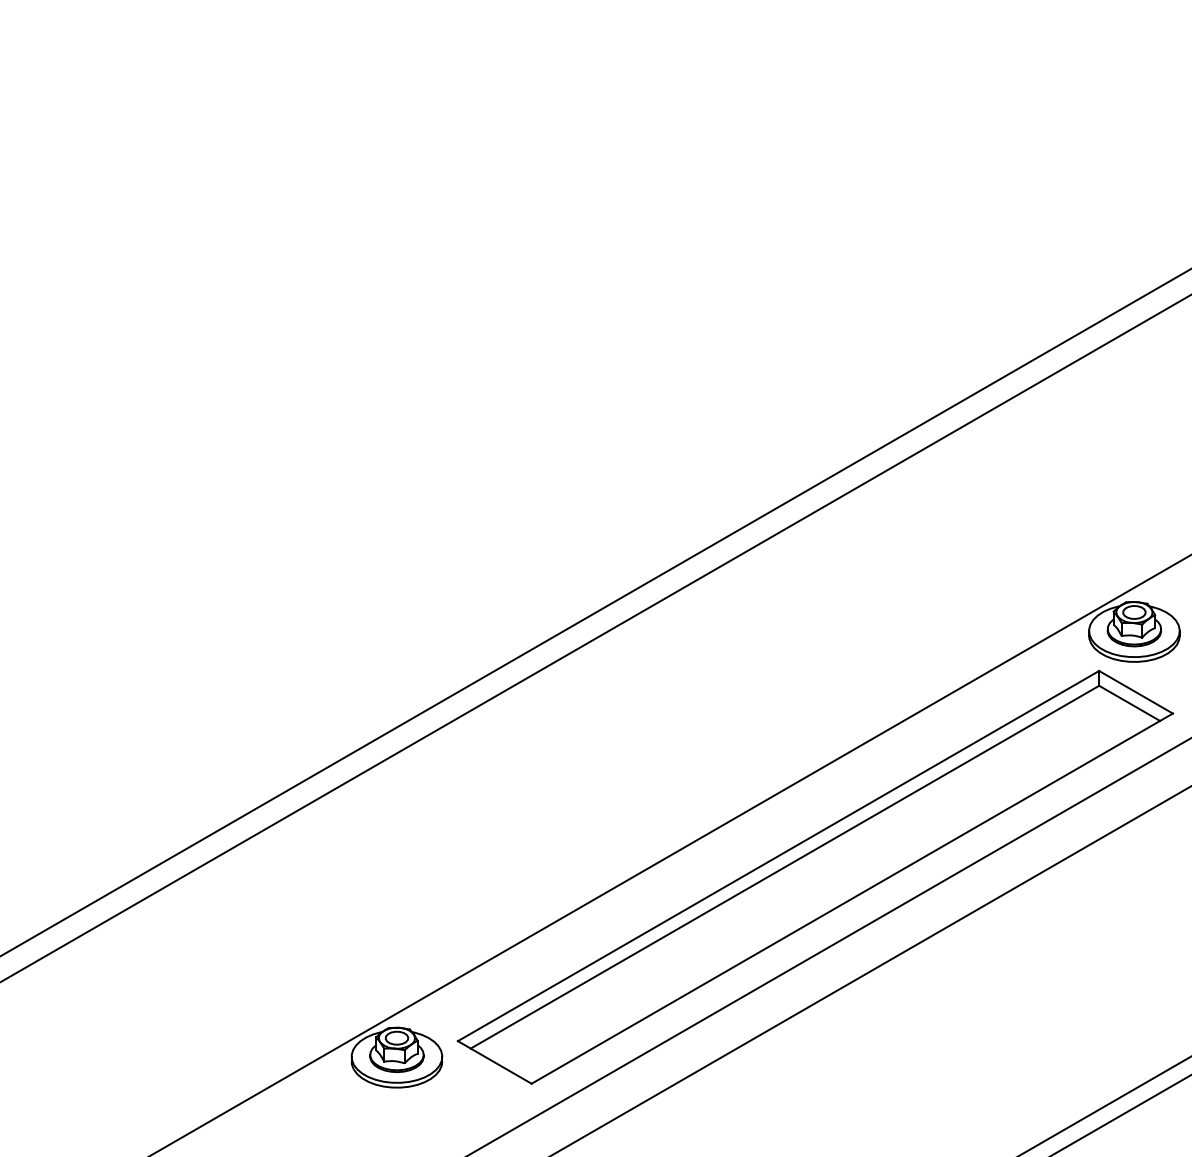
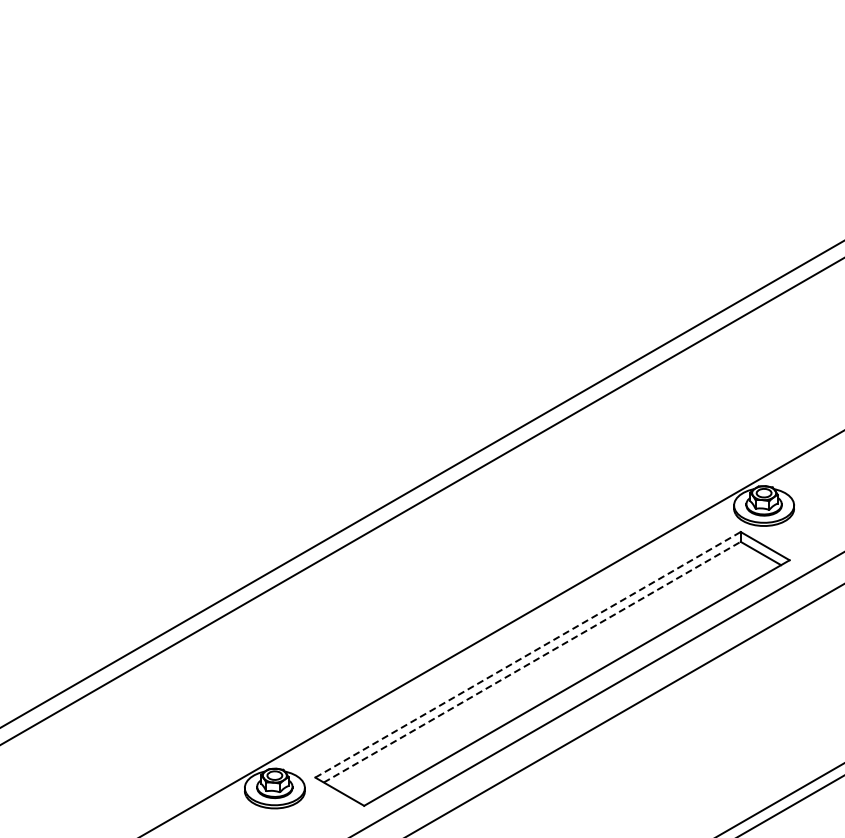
line: (779, 855) -> (528, 654), solid -> dashed
line: (785, 867) -> (532, 662), solid -> dashed

